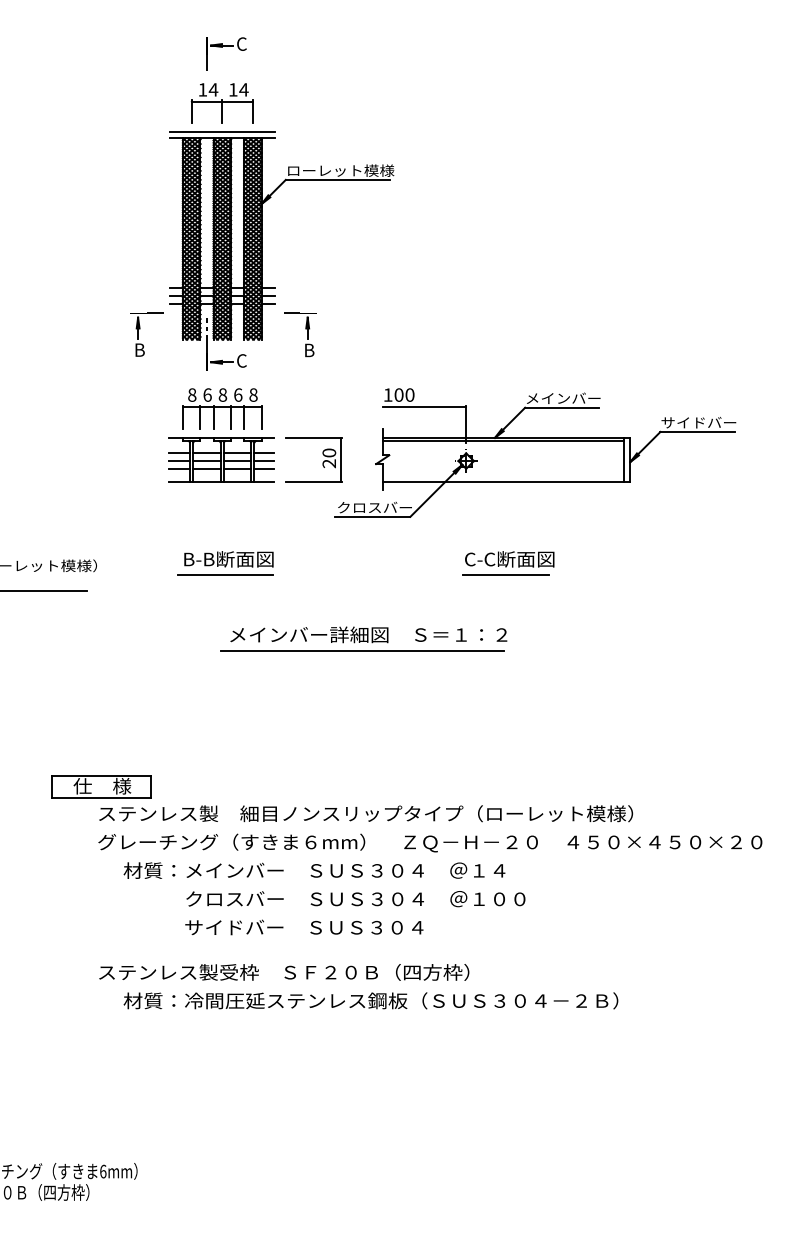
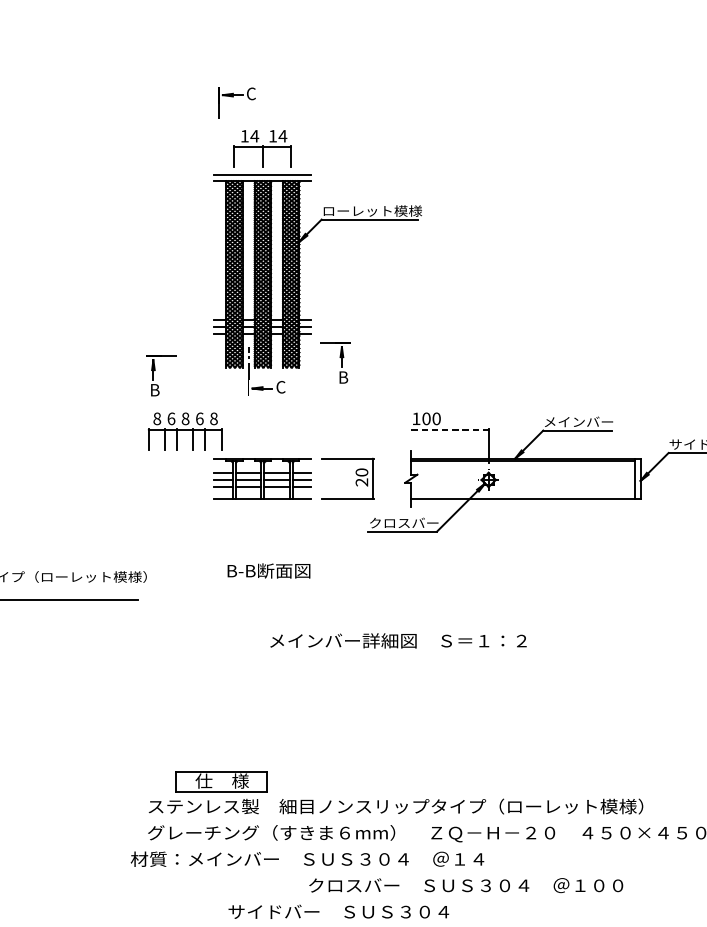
part: (226, 46) -> (237, 96), moved
part: (140, 329) -> (155, 371), moved
line: (424, 406) -> (450, 429), solid -> dashed
part: (222, 408) -> (185, 431), moved
part: (508, 563) -> (527, 574), removed
line: (225, 575) -> (265, 585), removed
line: (362, 650) -> (392, 655), removed
part: (101, 786) -> (221, 781), moved
text: (314, 870) -> (307, 859), moved
text: (355, 899) -> (465, 885), moved

